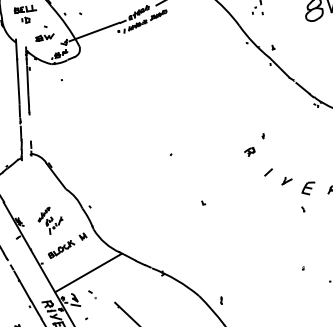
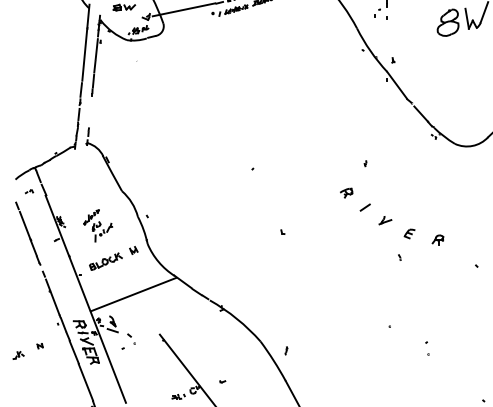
part: (249, 151) -> (346, 192), moved
part: (308, 188) -> (409, 233), size x0.62
part: (92, 294) -> (131, 338), moved

